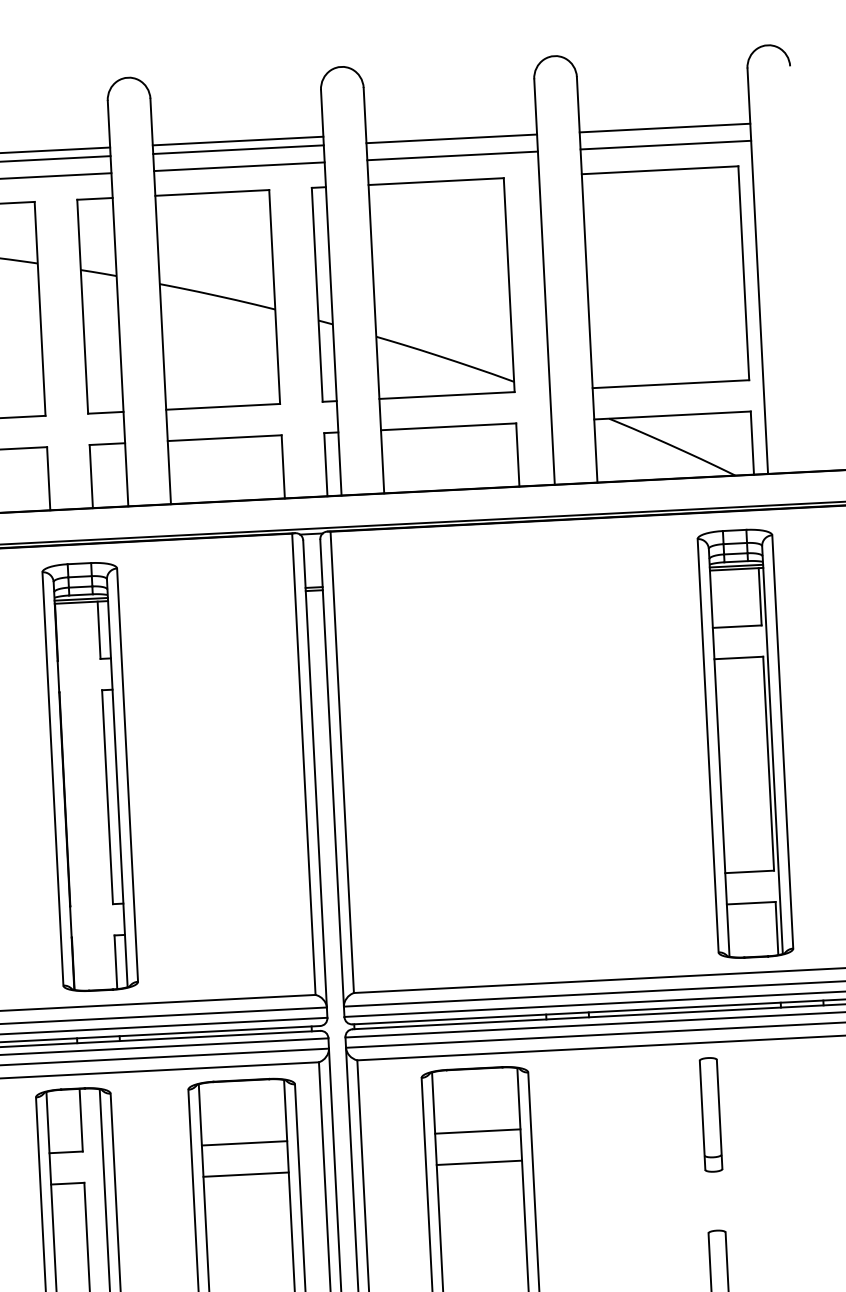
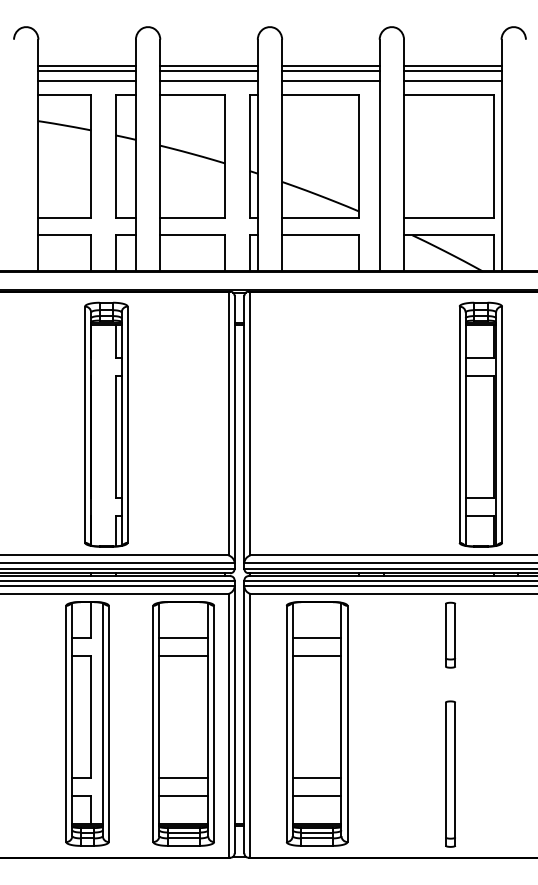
line: (664, 119) -> (452, 66), added
line: (450, 130) -> (330, 66), added

